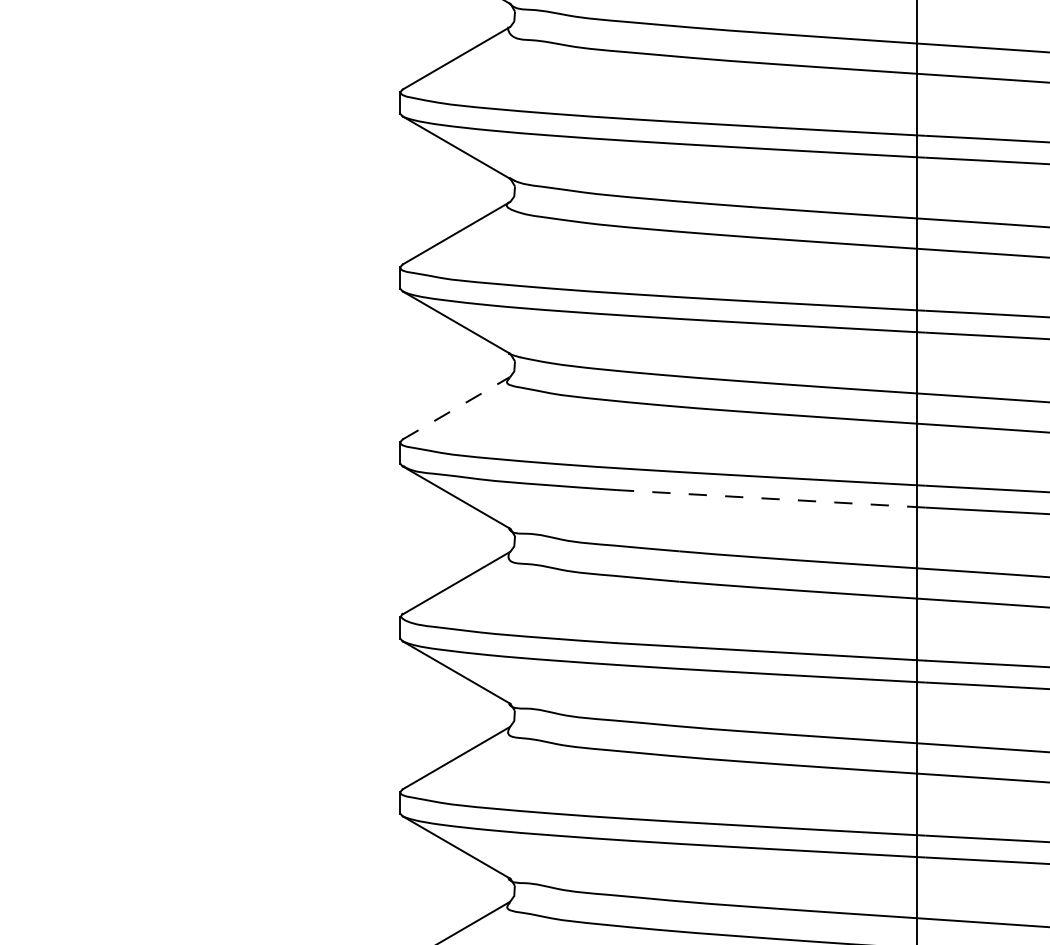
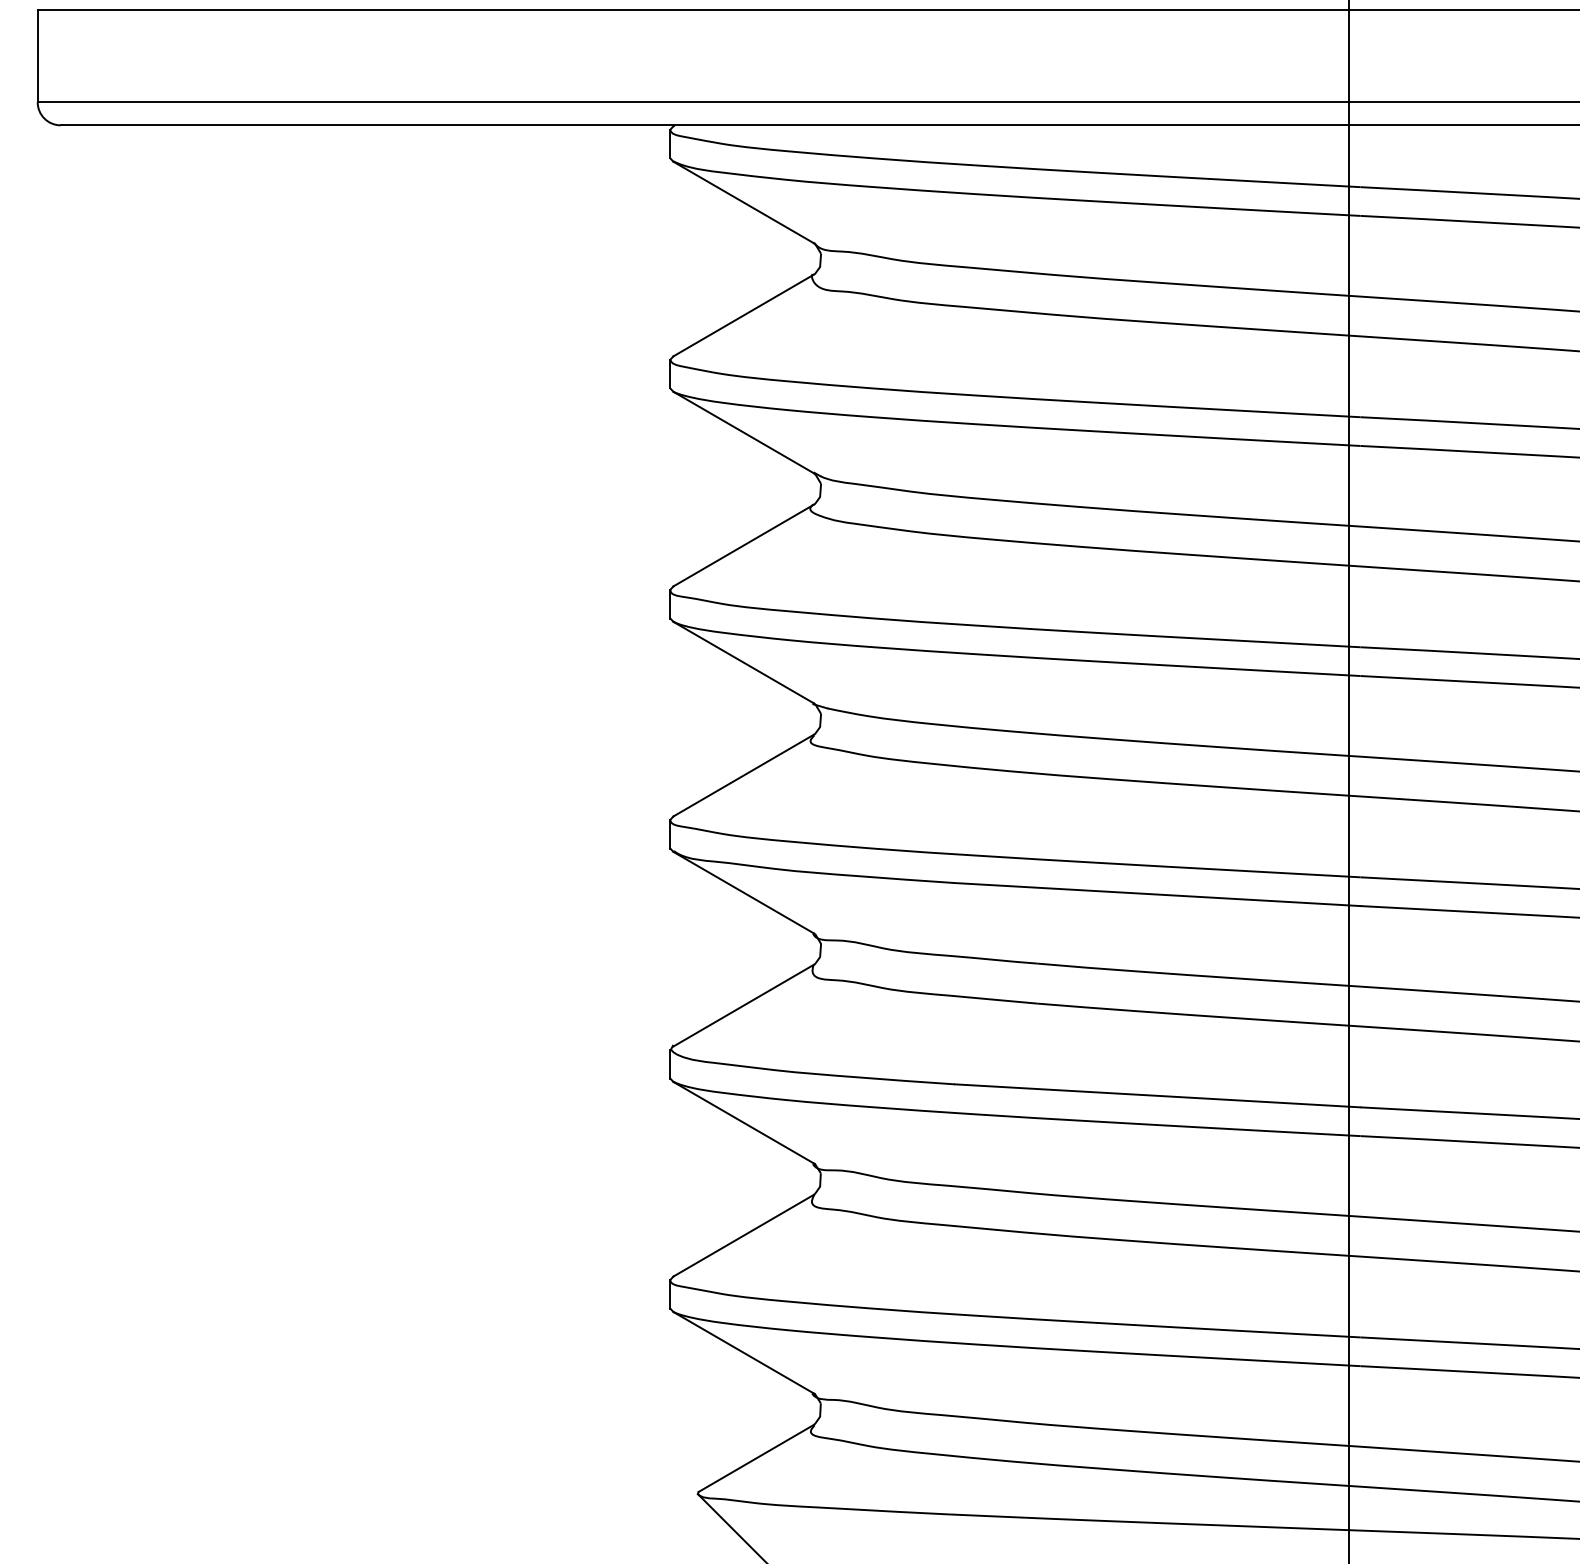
line: (456, 408) -> (744, 775), dashed -> solid
line: (770, 498) -> (1157, 894), dashed -> solid

